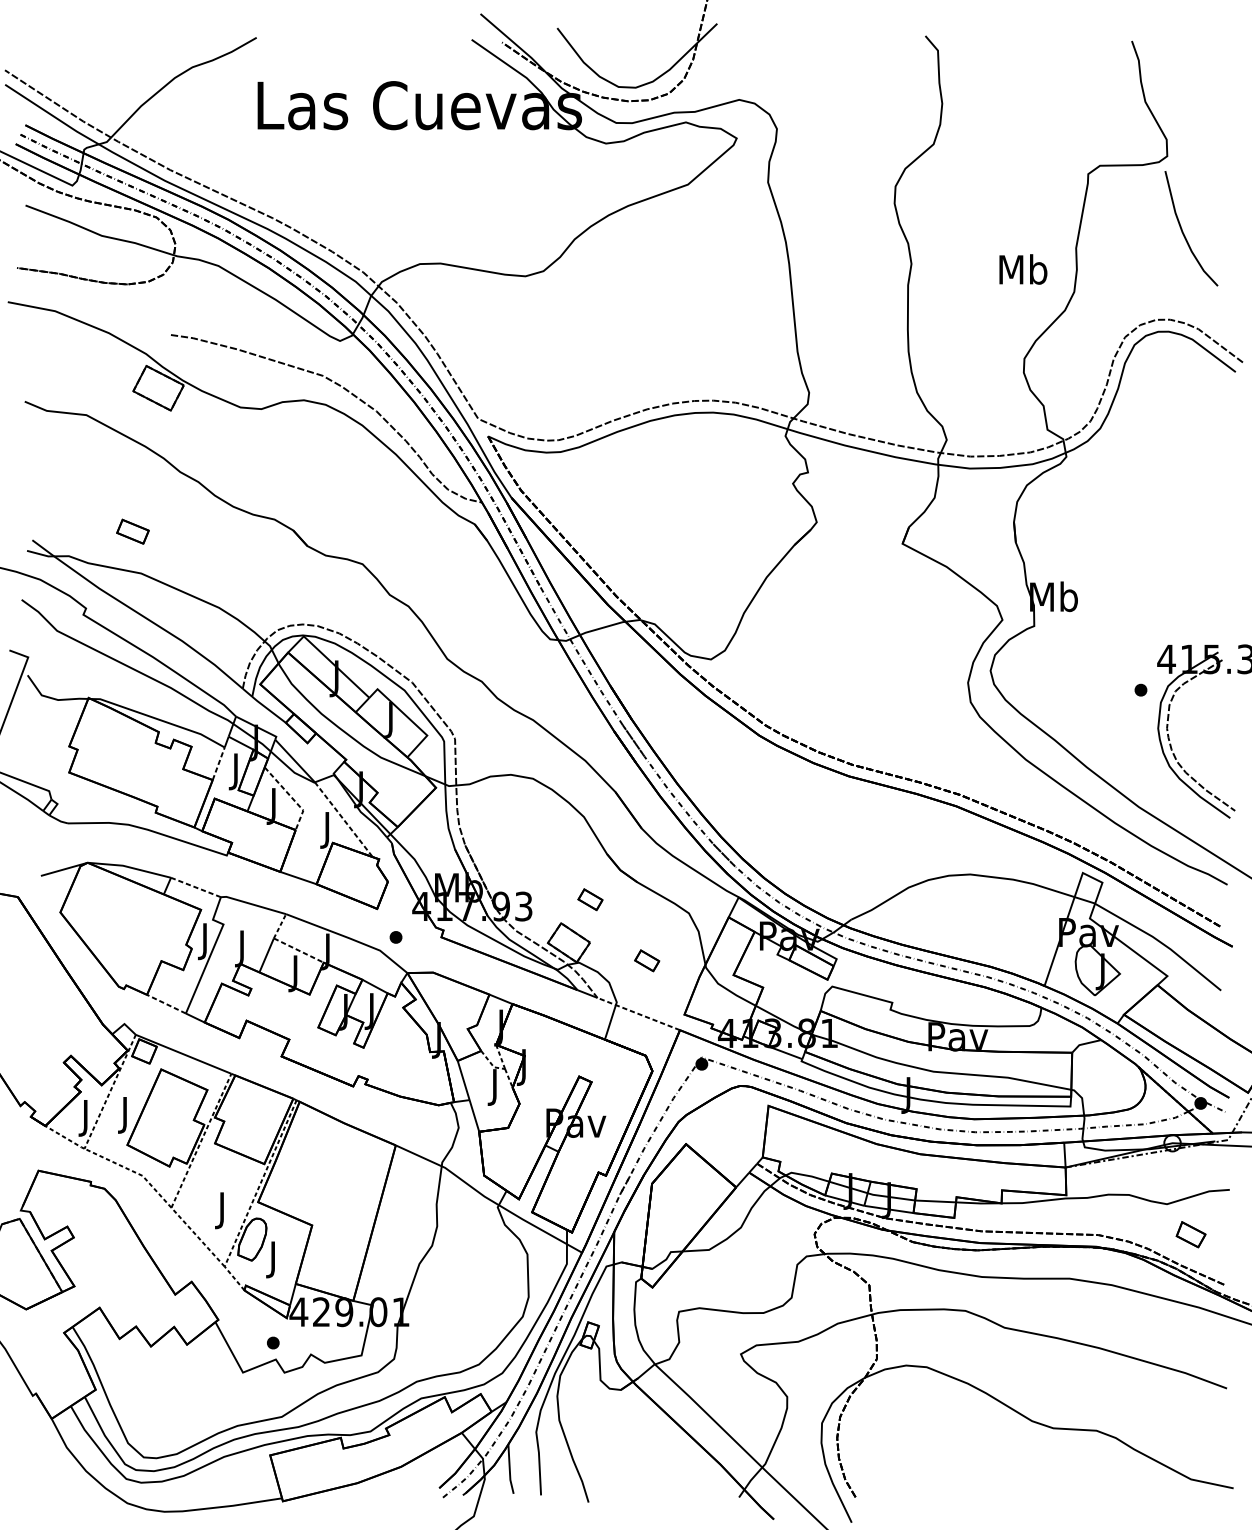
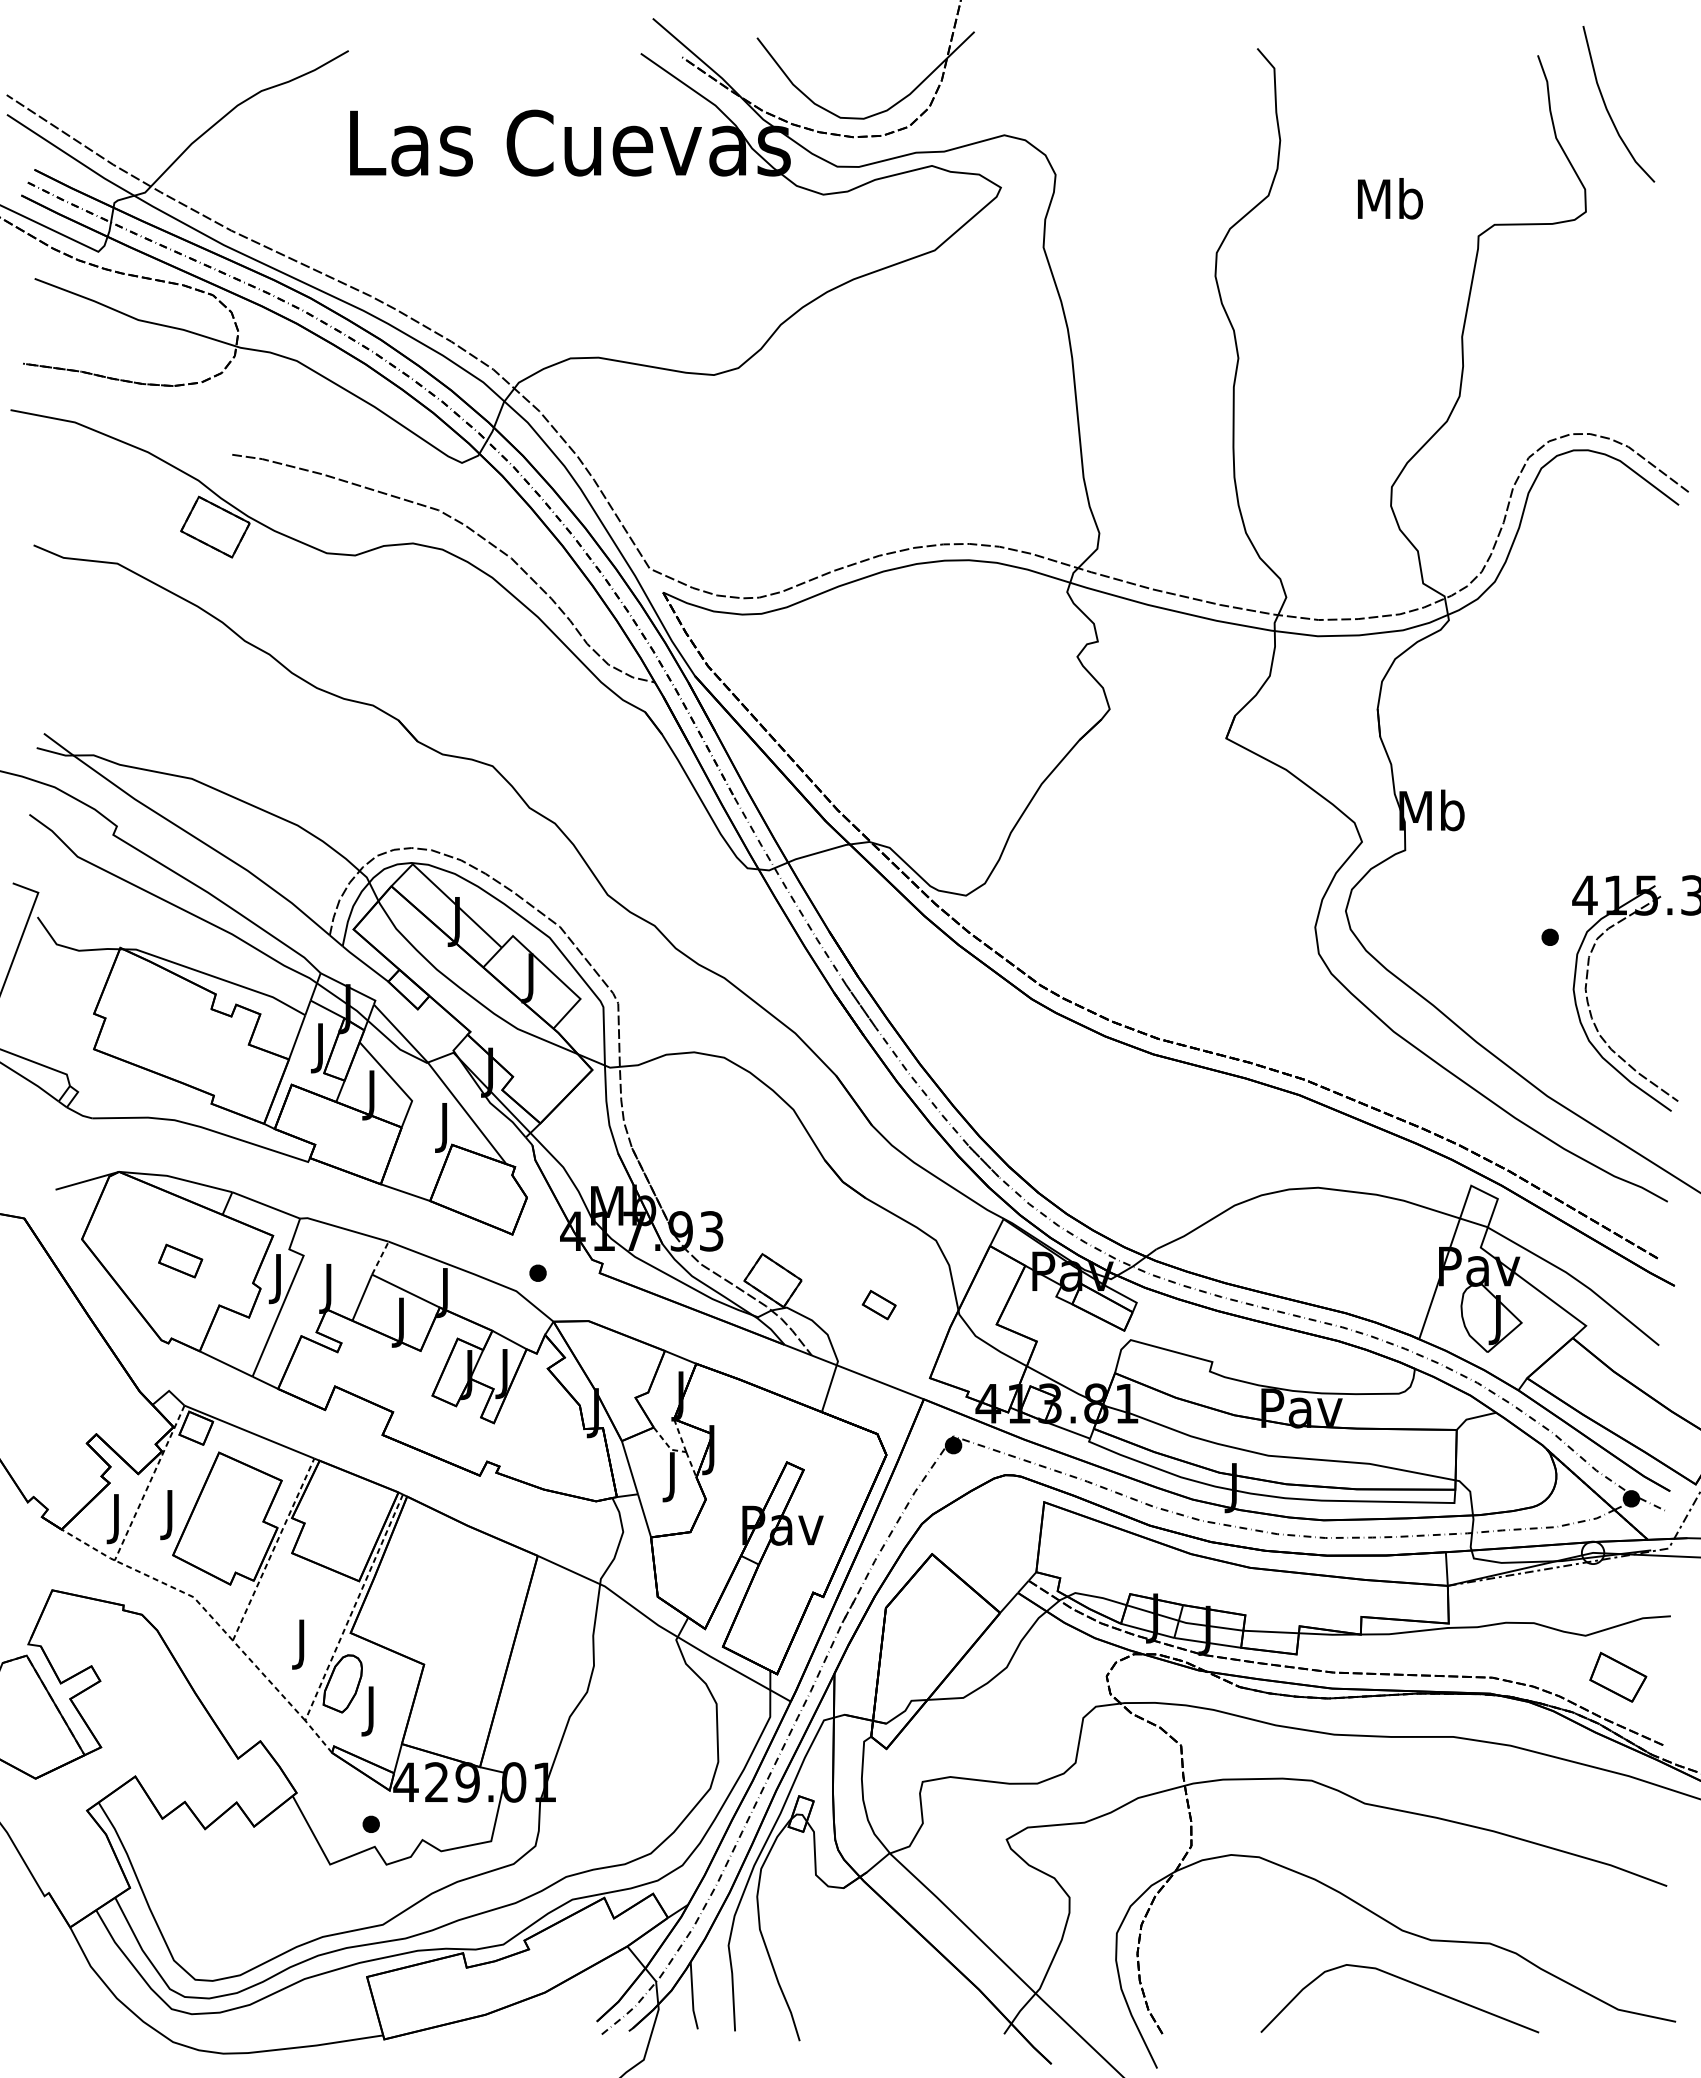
curve: (1183, 233) -> (1608, 110), moved
text: (1023, 269) -> (1390, 198), moved
part: (132, 531) -> (180, 1260), moved
line: (218, 763) -> (297, 1037), dashed -> solid
line: (291, 797) -> (396, 1083), dashed -> solid
line: (344, 819) -> (467, 1113), dashed -> solid
line: (195, 887) -> (265, 1205), dashed -> solid
part: (589, 899) -> (801, 1221), removed
line: (298, 950) -> (405, 1291), dashed -> solid
line: (166, 1003) -> (225, 1363), dashed -> solid
line: (638, 1014) -> (867, 1377), dashed -> solid
part: (1191, 1234) -> (1618, 1676), size x1.43
curve: (1034, 1458) -> (1405, 1981), added

